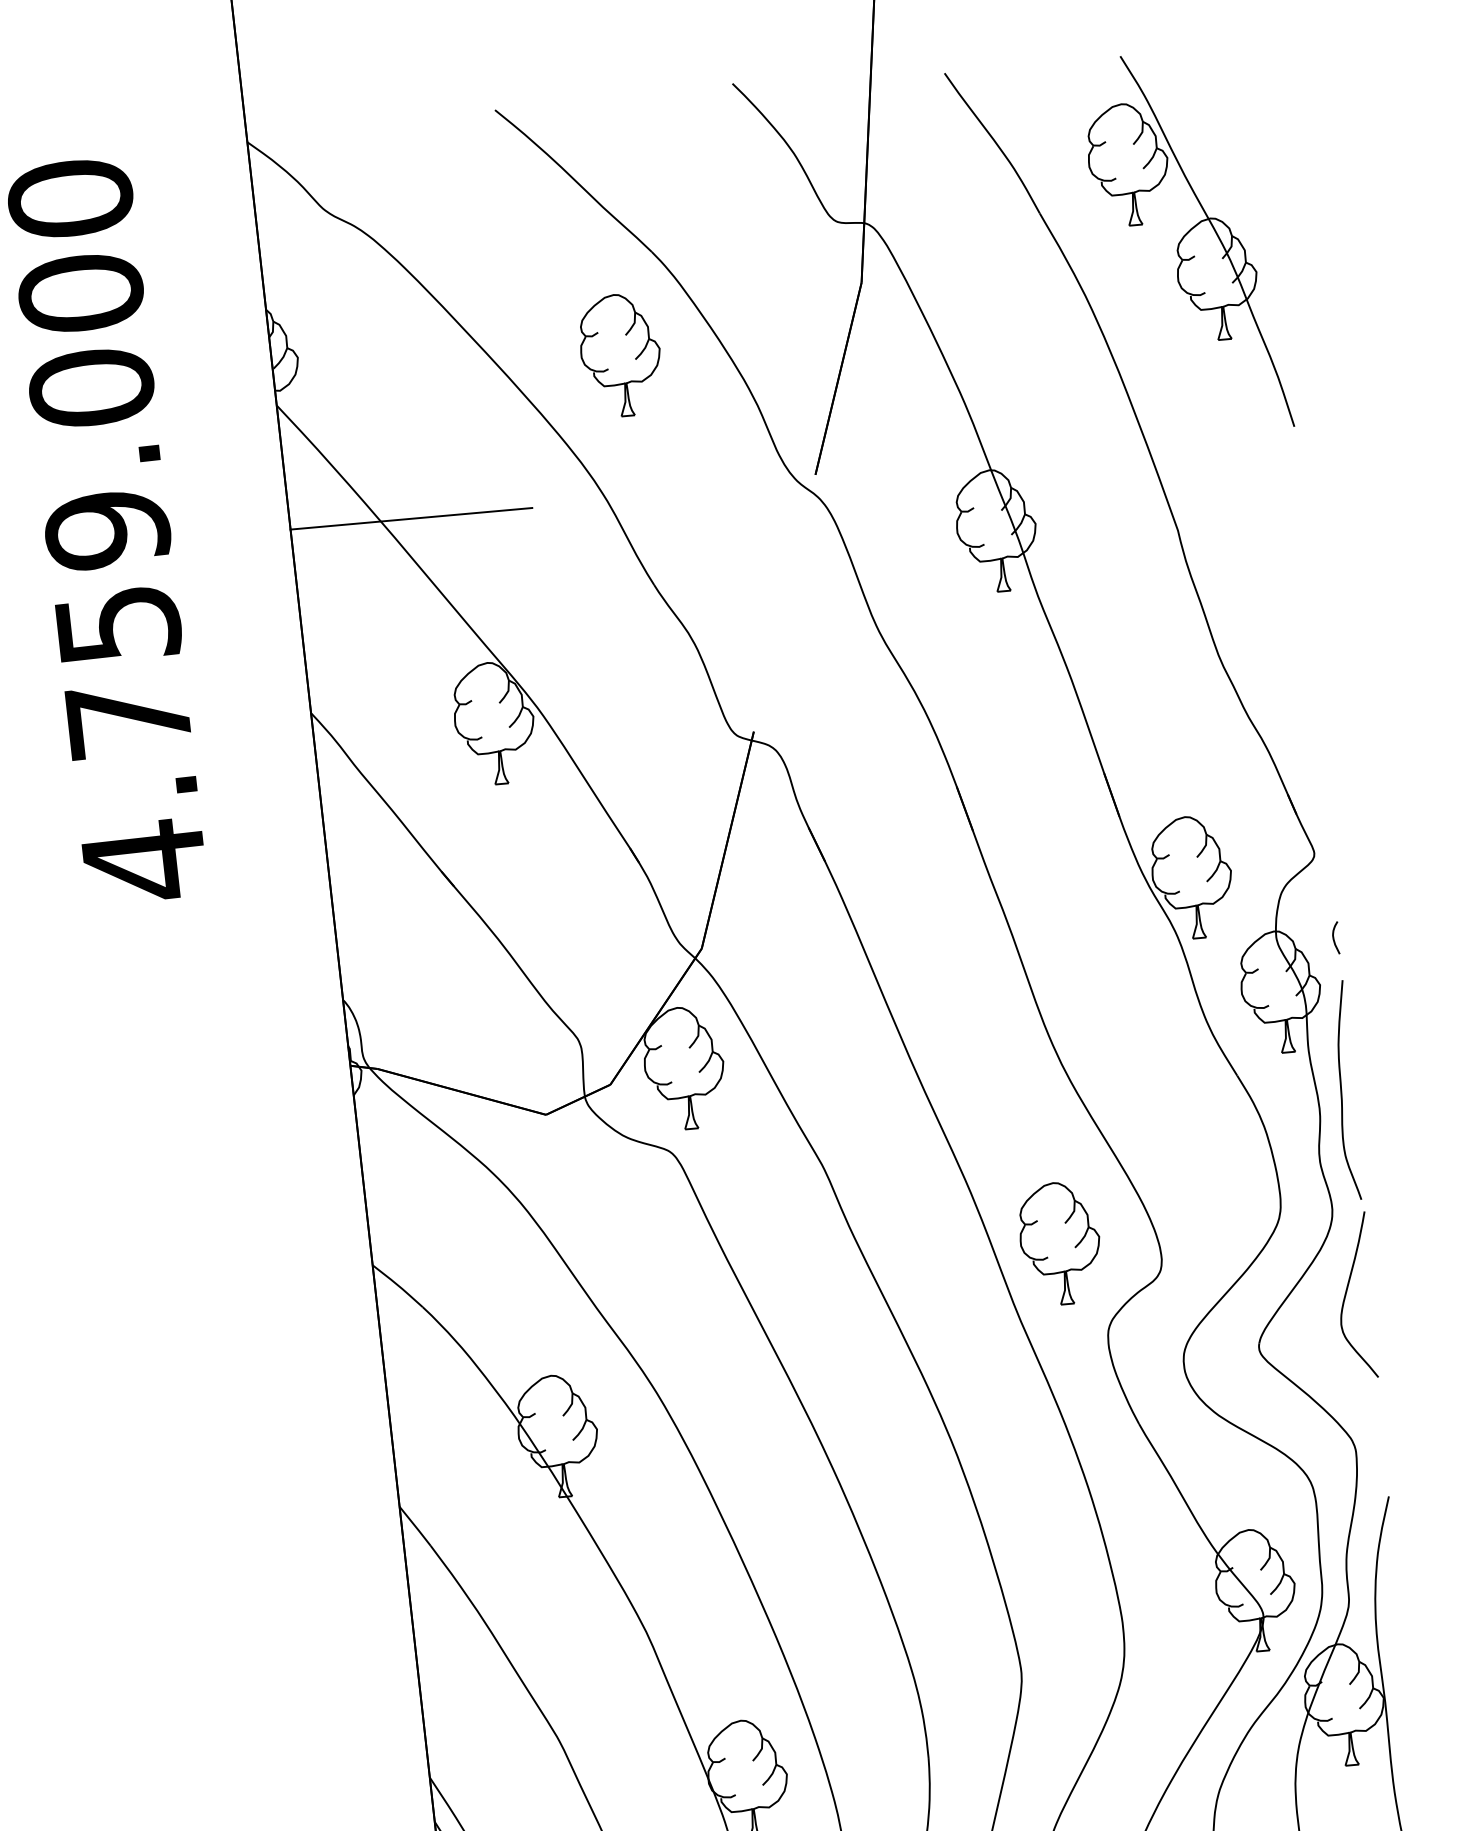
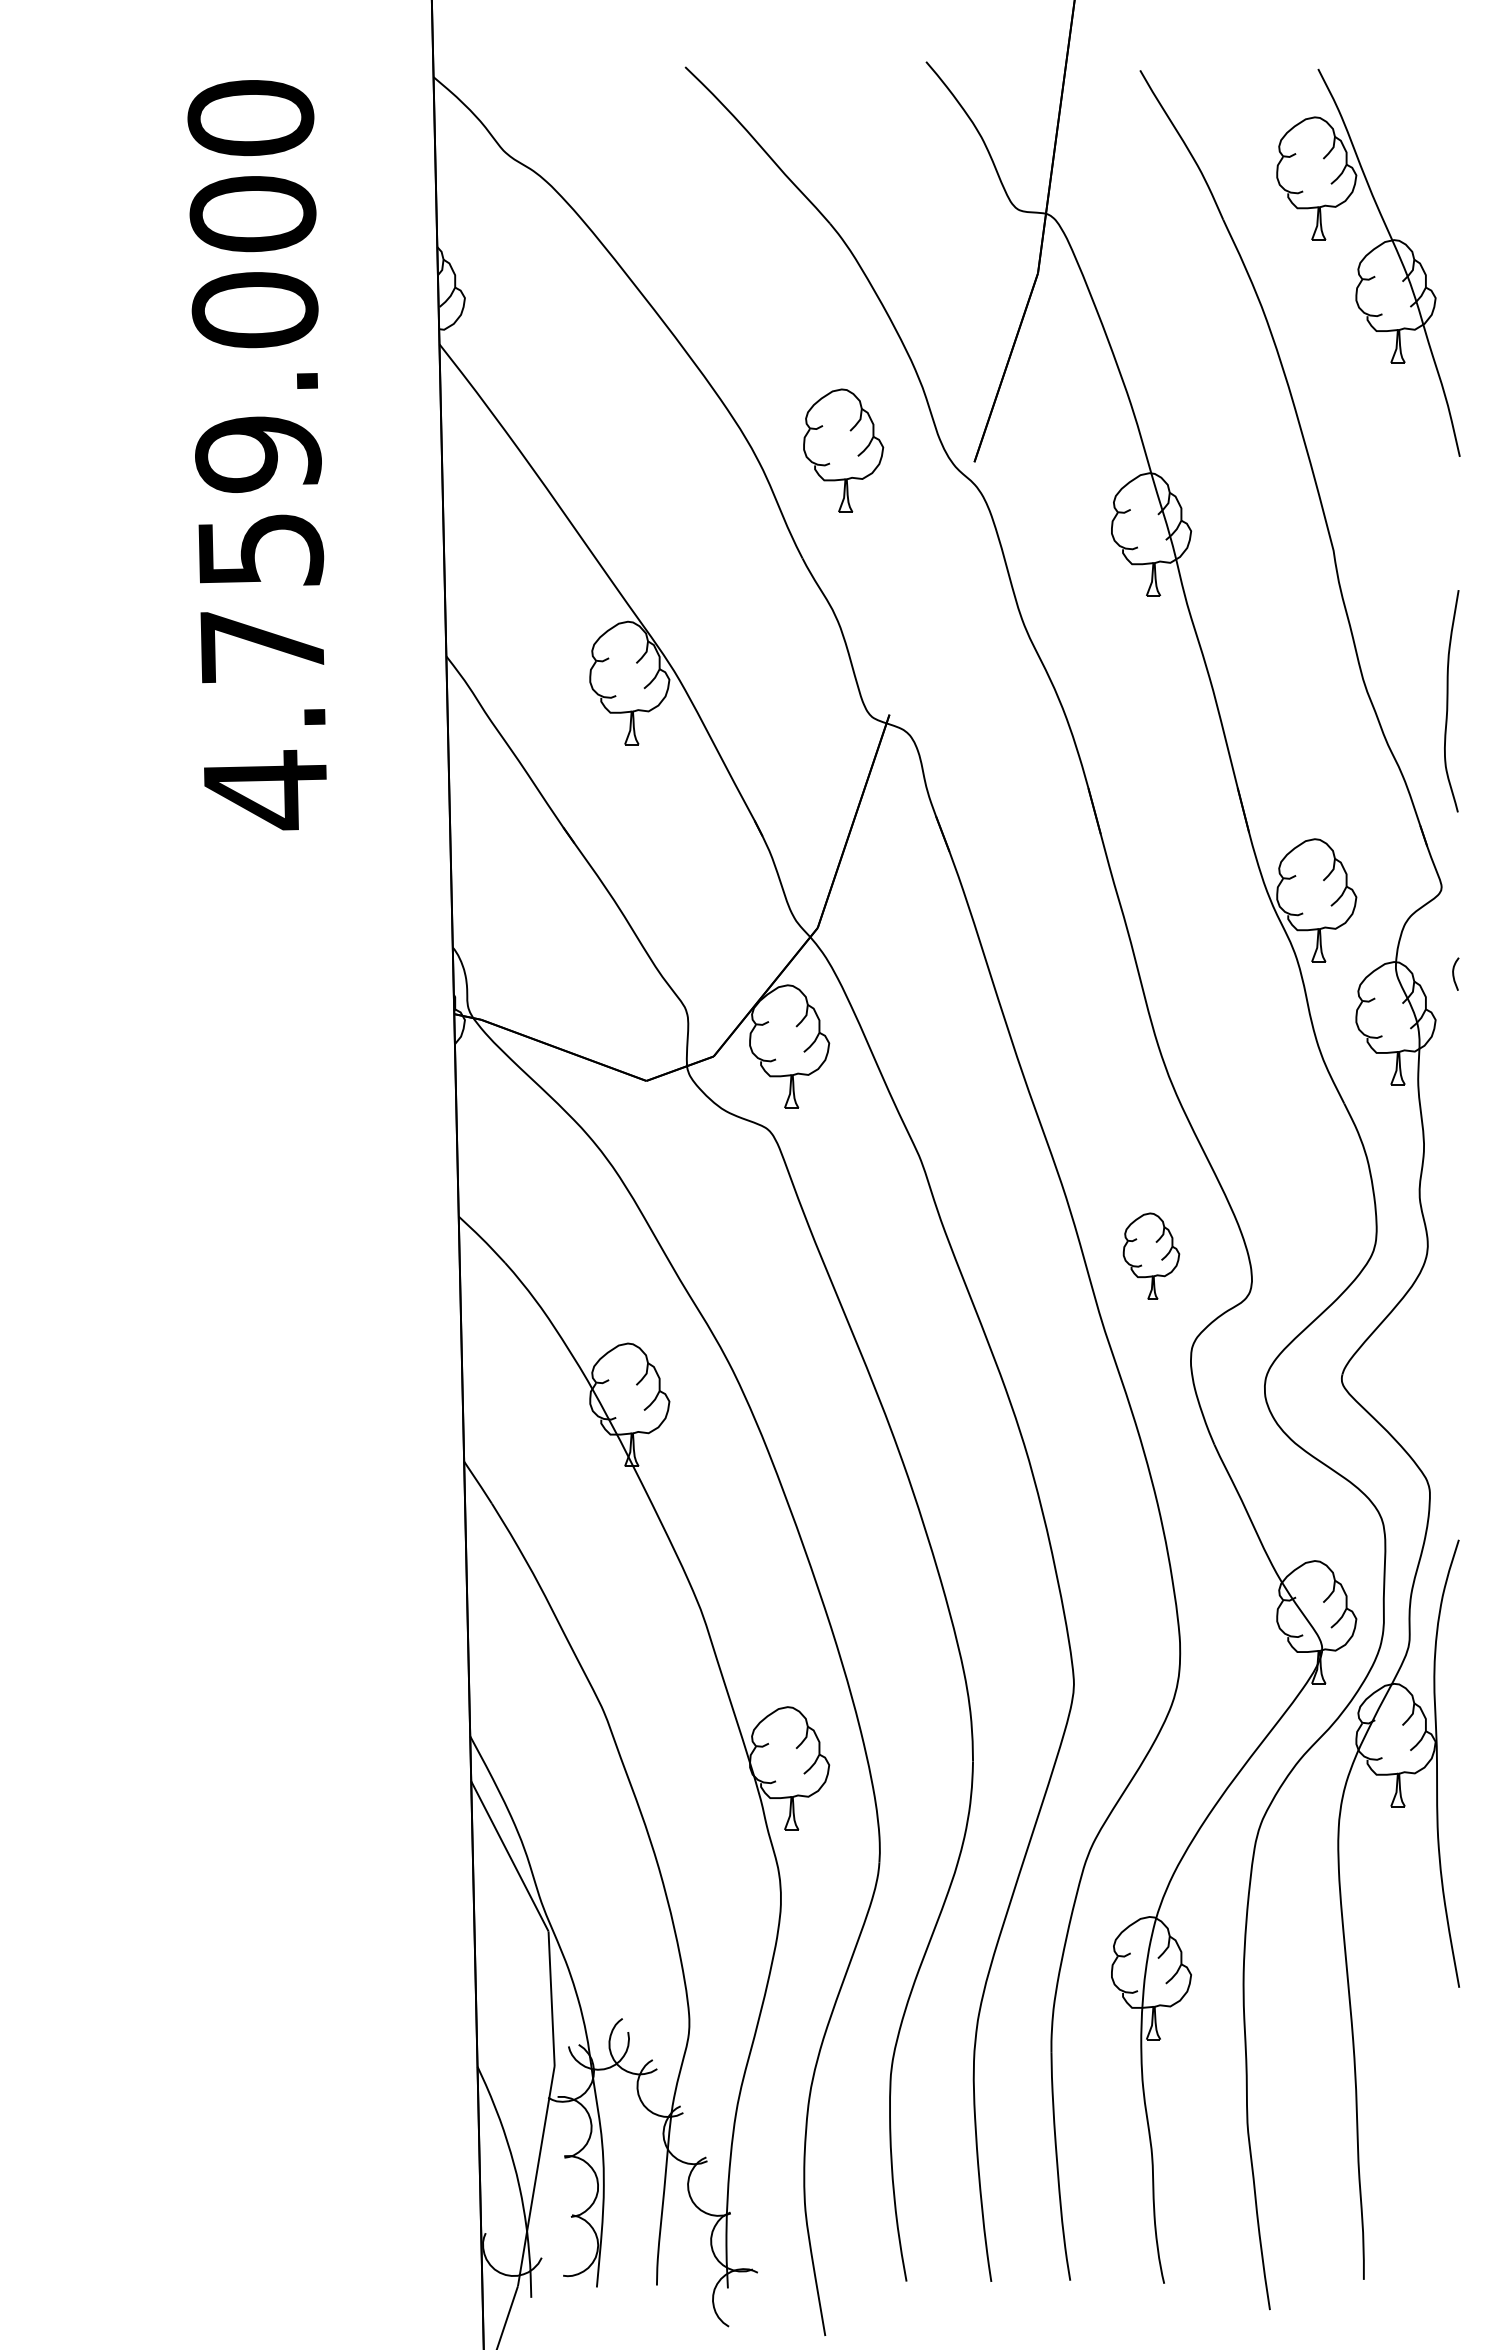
part: (620, 355) -> (843, 450), moved
line: (411, 519) -> (564, 470), removed
curve: (1342, 1091) -> (1448, 701), moved
part: (1060, 1243) -> (1151, 1256), size x0.7
curve: (1346, 1294) -> (1434, 1333), removed

